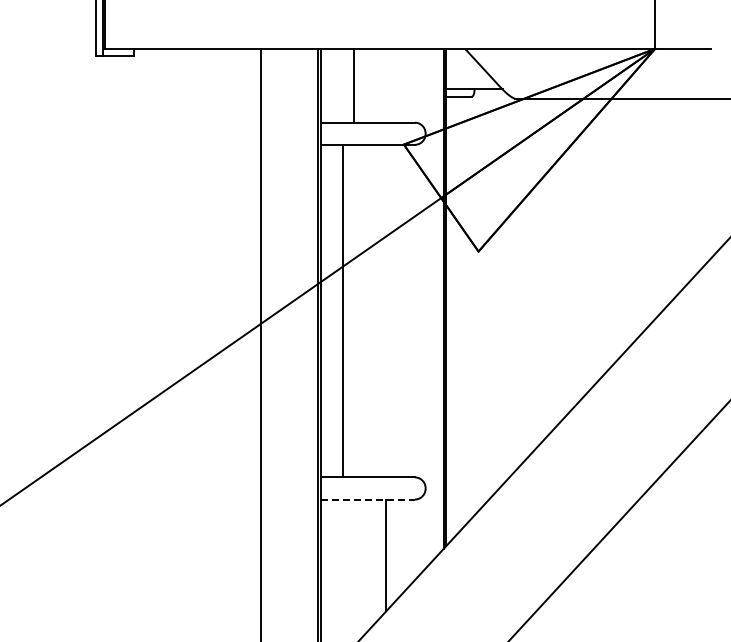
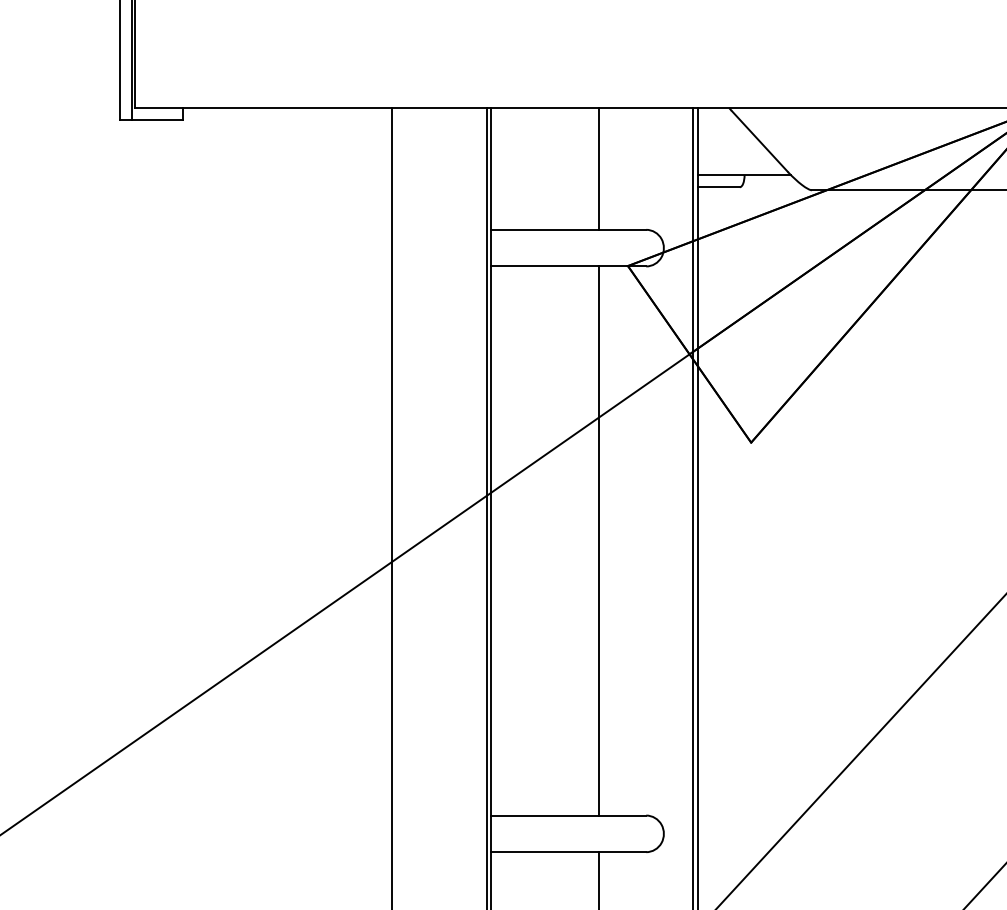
line: (354, 85) -> (599, 168), moved
line: (343, 310) -> (599, 539), moved
line: (368, 499) -> (569, 852), dashed -> solid

